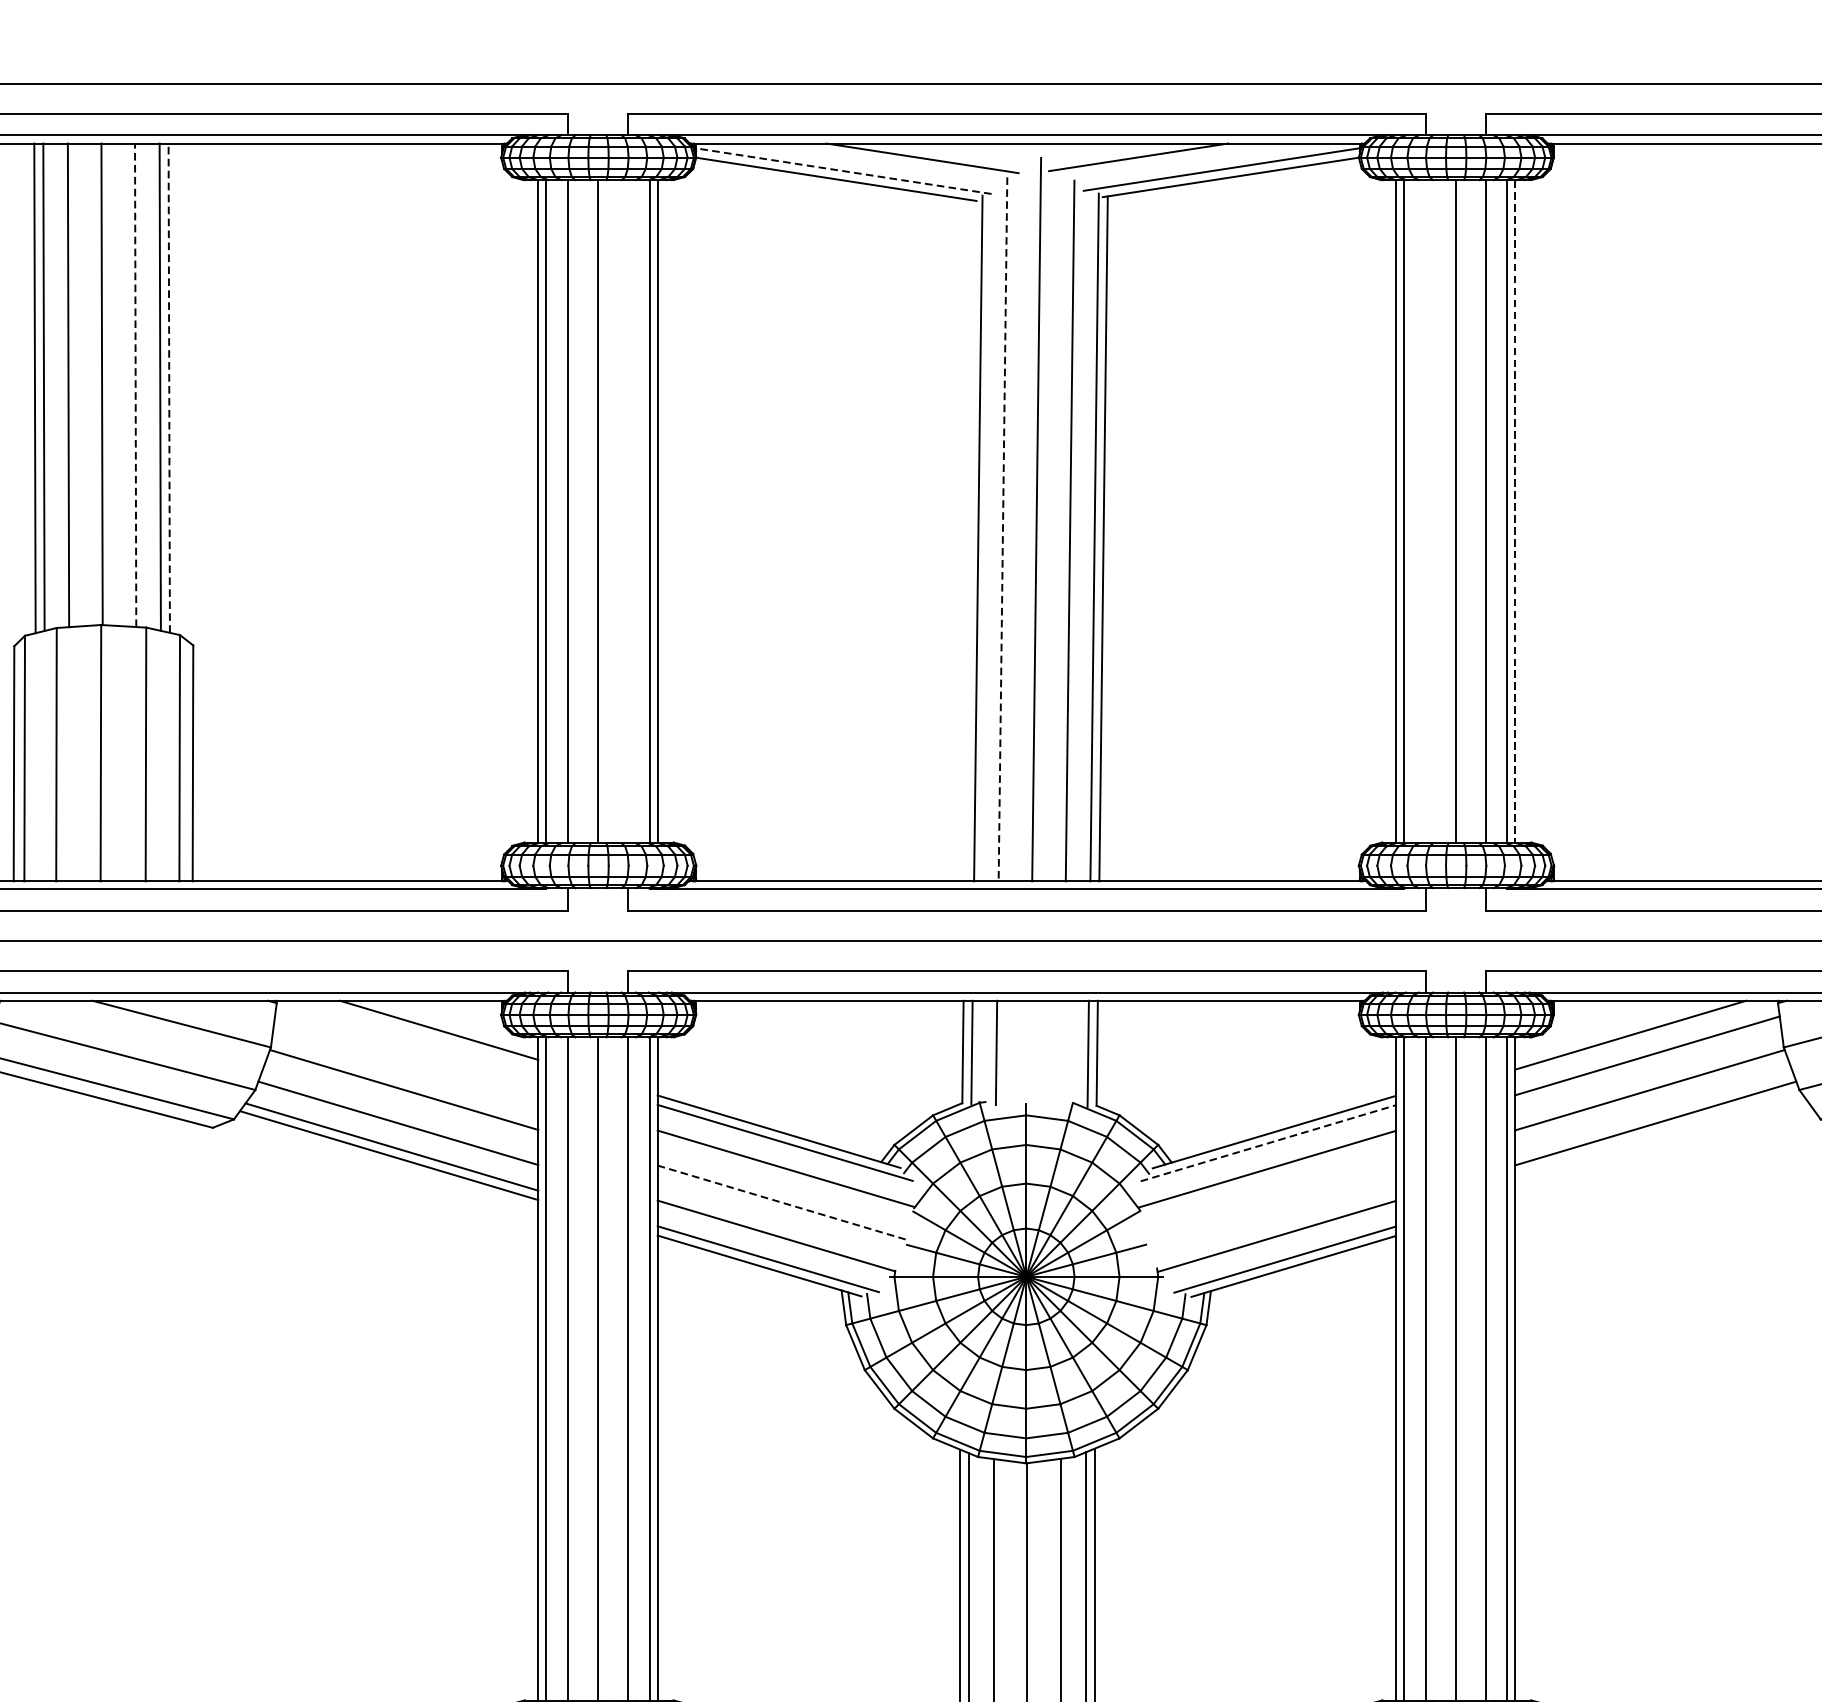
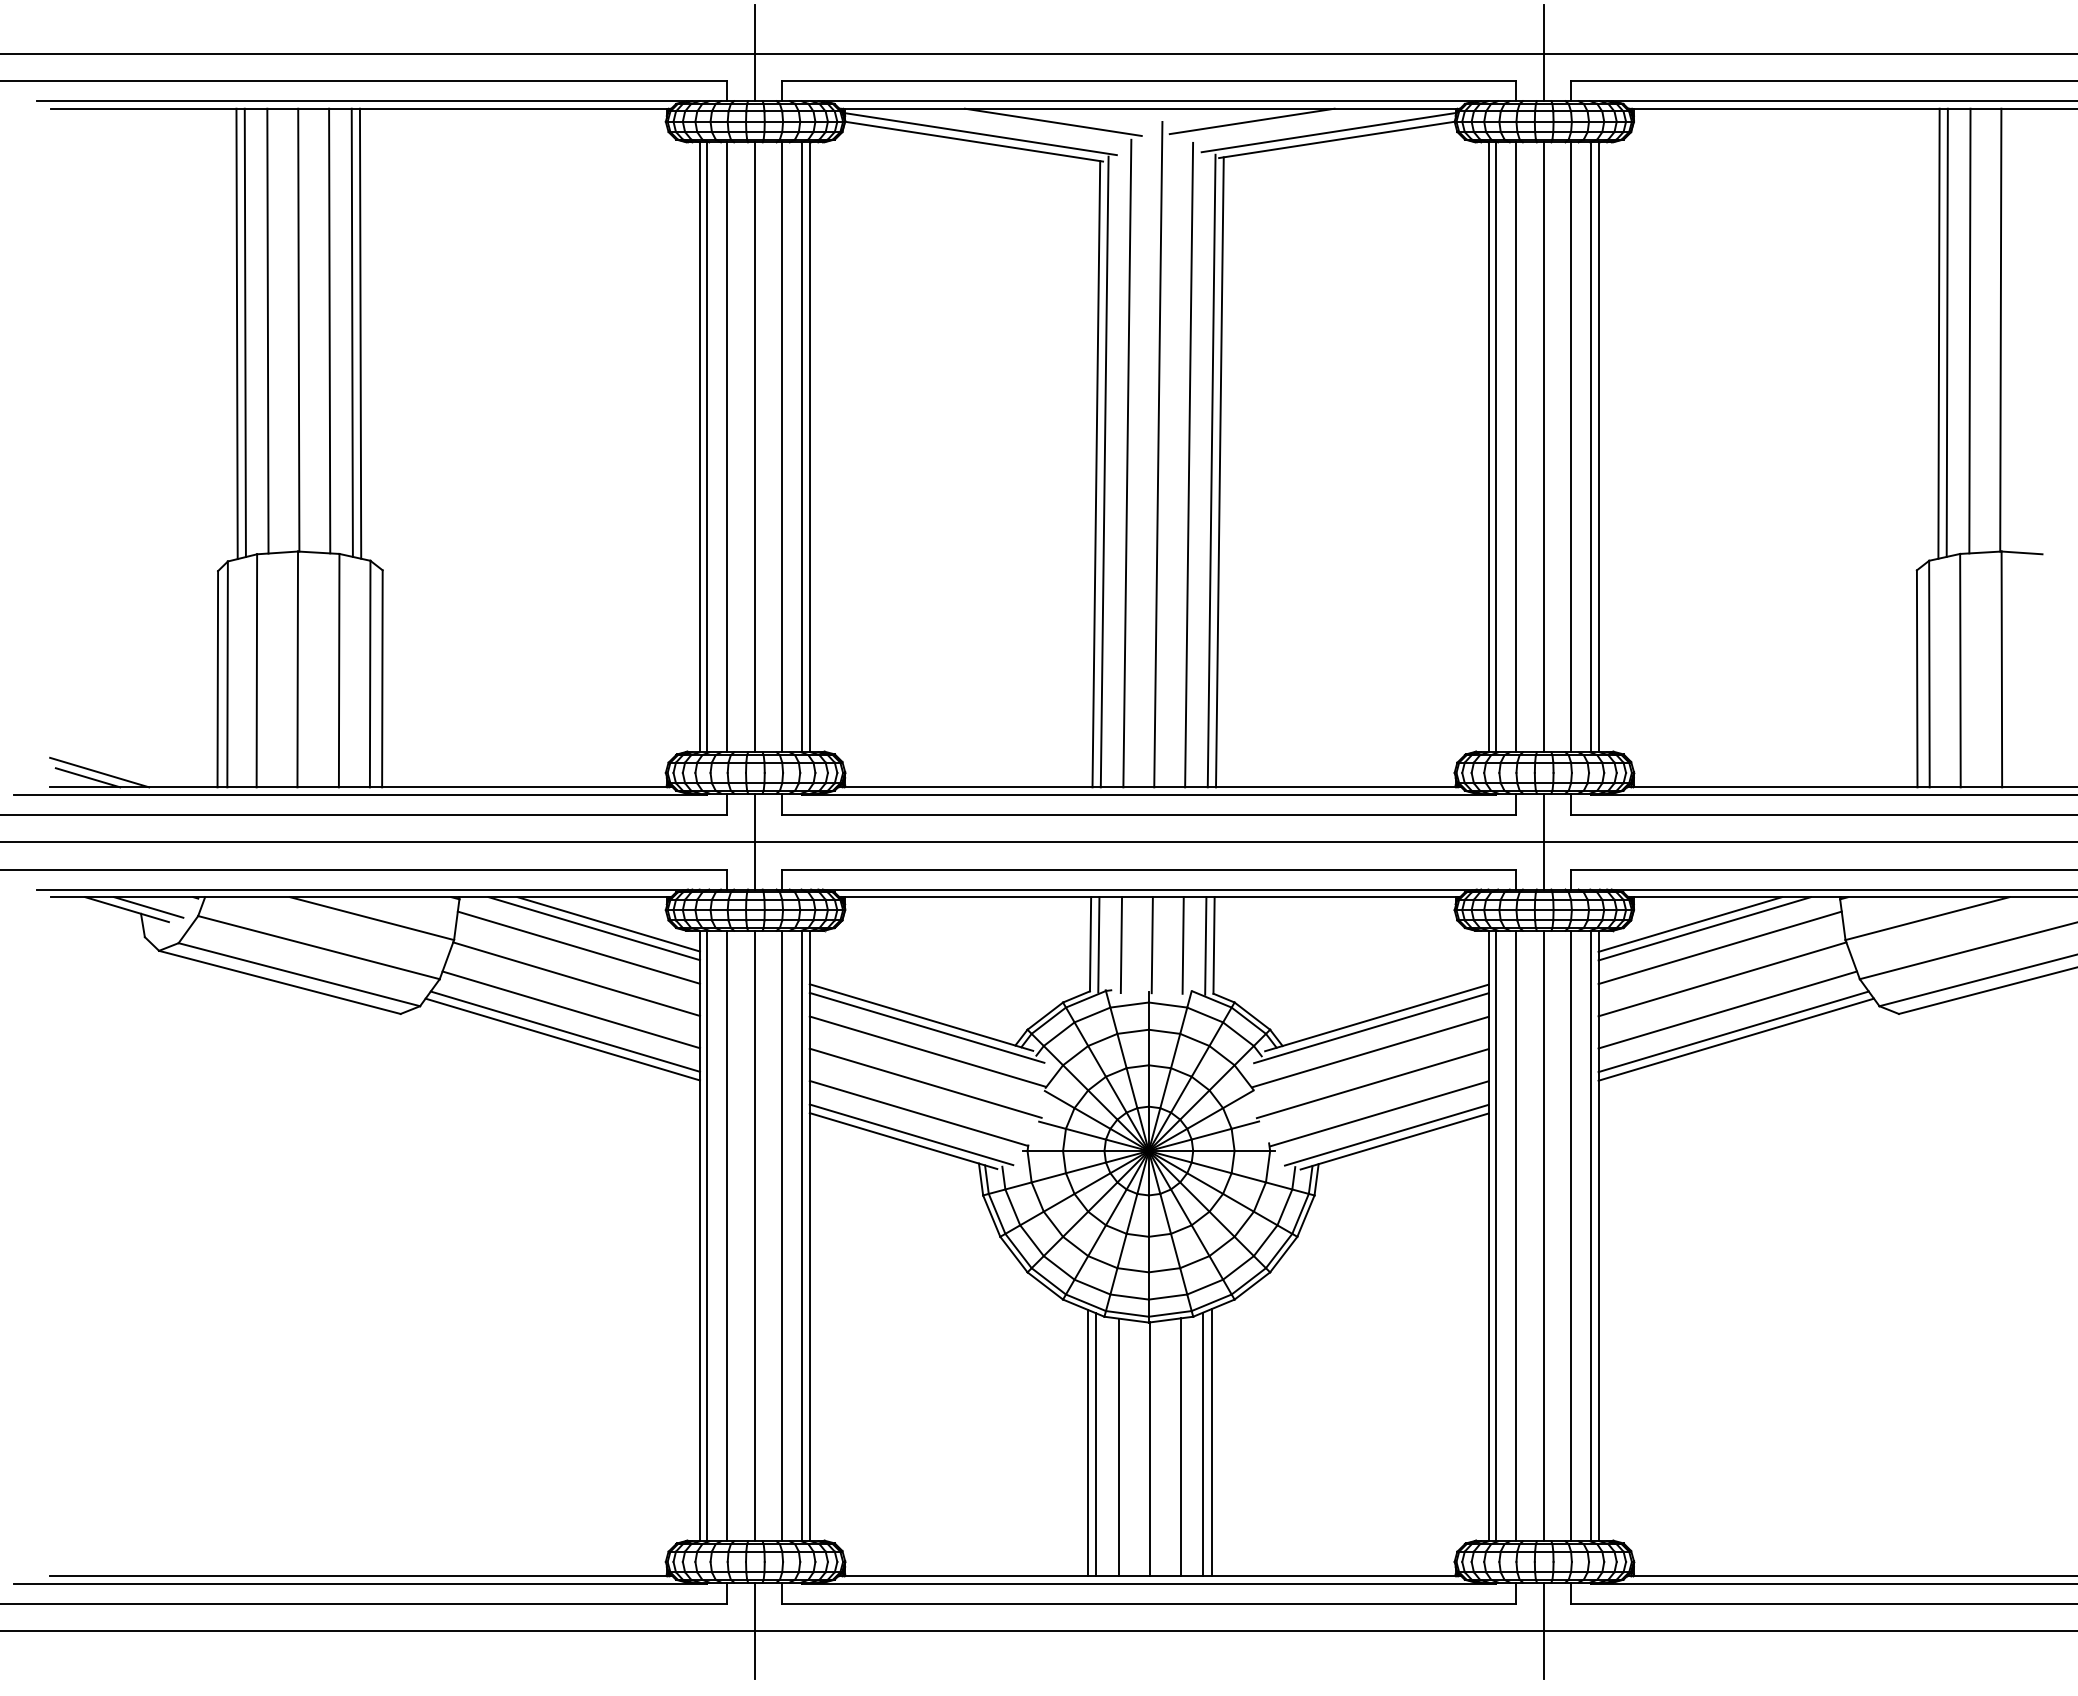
line: (597, 83) -> (754, 53), added
line: (1455, 83) -> (1543, 53), added
line: (843, 171) -> (980, 134), dashed -> solid
line: (135, 384) -> (329, 330), dashed -> solid
line: (169, 387) -> (360, 333), dashed -> solid
line: (628, 511) -> (782, 447), added
line: (1426, 511) -> (1516, 447), added
line: (1515, 511) -> (1598, 447), dashed -> solid
line: (1003, 529) -> (1127, 463), dashed -> solid
line: (969, 541) -> (1096, 474), added
line: (597, 940) -> (754, 841), added
line: (1455, 940) -> (1543, 841), added
line: (1615, 1030) -> (1690, 924), added
line: (423, 1034) -> (594, 928), added
line: (1029, 1053) -> (1151, 945), added
line: (1062, 1053) -> (1182, 945), added
line: (406, 1055) -> (578, 947), added
line: (1268, 1143) -> (1371, 1028), dashed -> solid
line: (1662, 1146) -> (1733, 1031), added
line: (1664, 1155) -> (1735, 1039), added
line: (783, 1203) -> (925, 1083), dashed -> solid
line: (1269, 1203) -> (1372, 1083), added

